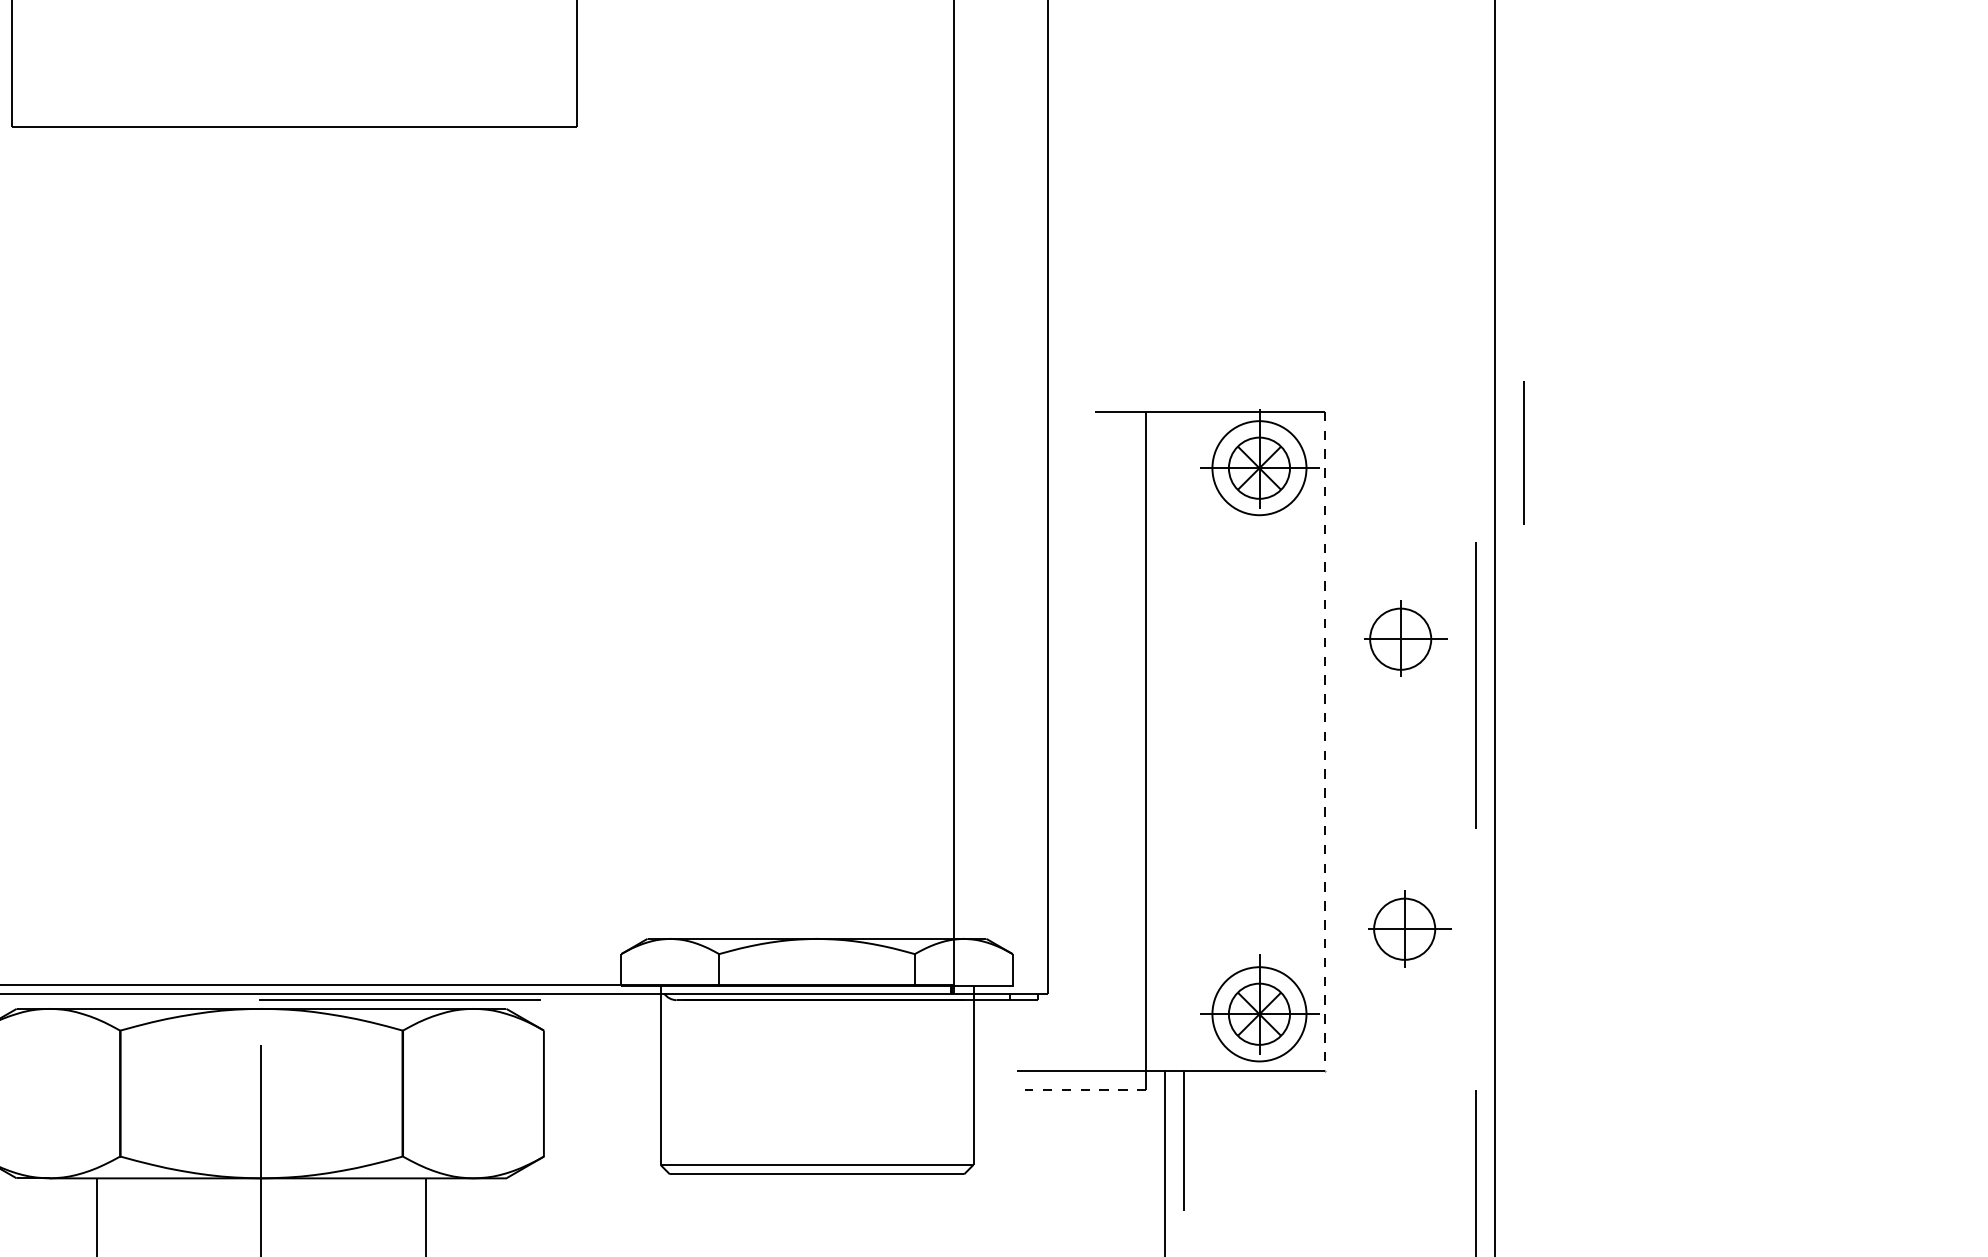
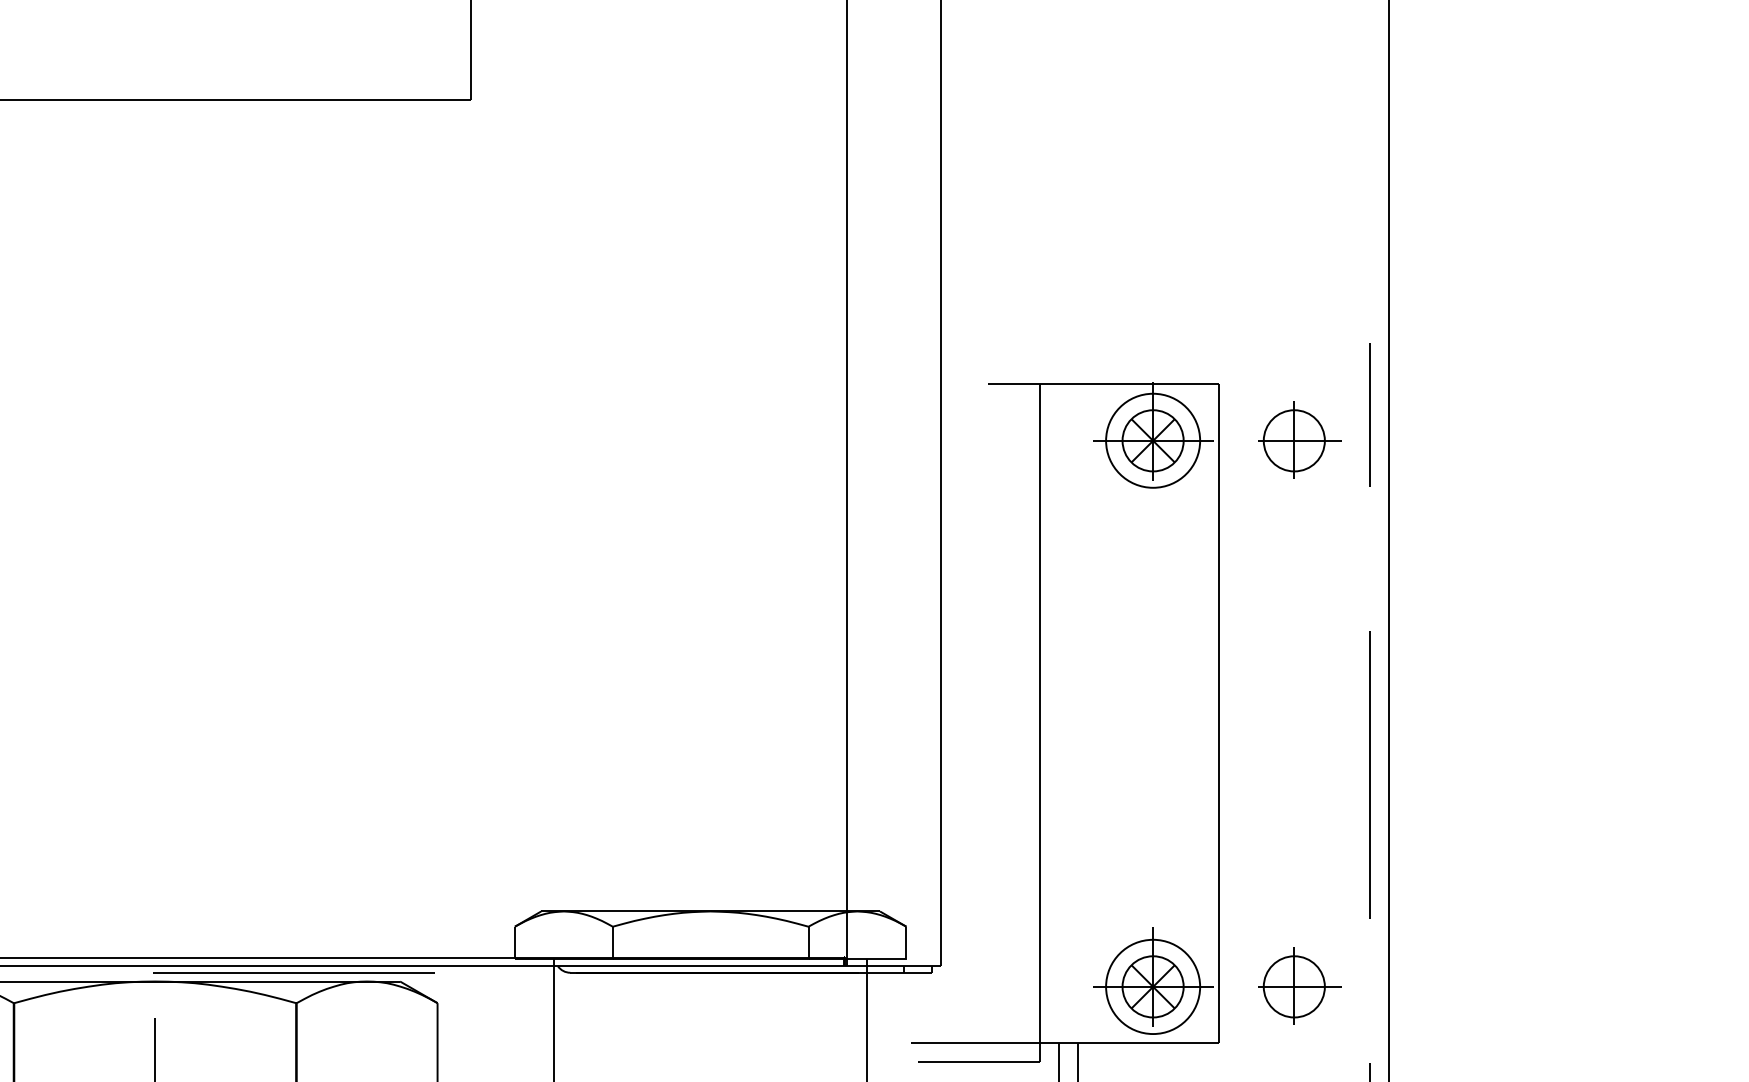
line: (1523, 452) -> (1369, 415), moved
part: (1405, 638) -> (1299, 440), moved
line: (1475, 685) -> (1369, 775), moved
line: (1325, 741) -> (1219, 714), dashed -> solid
part: (1409, 928) -> (1299, 986), moved
line: (1085, 1089) -> (979, 1062), dashed -> solid

